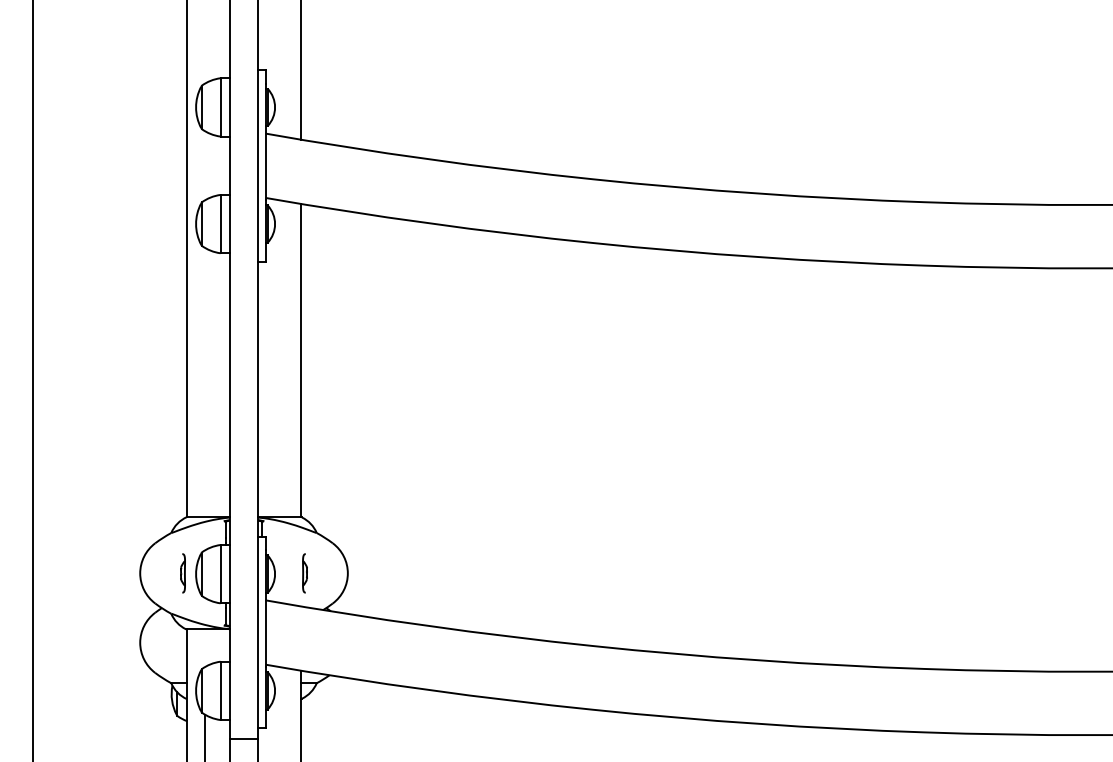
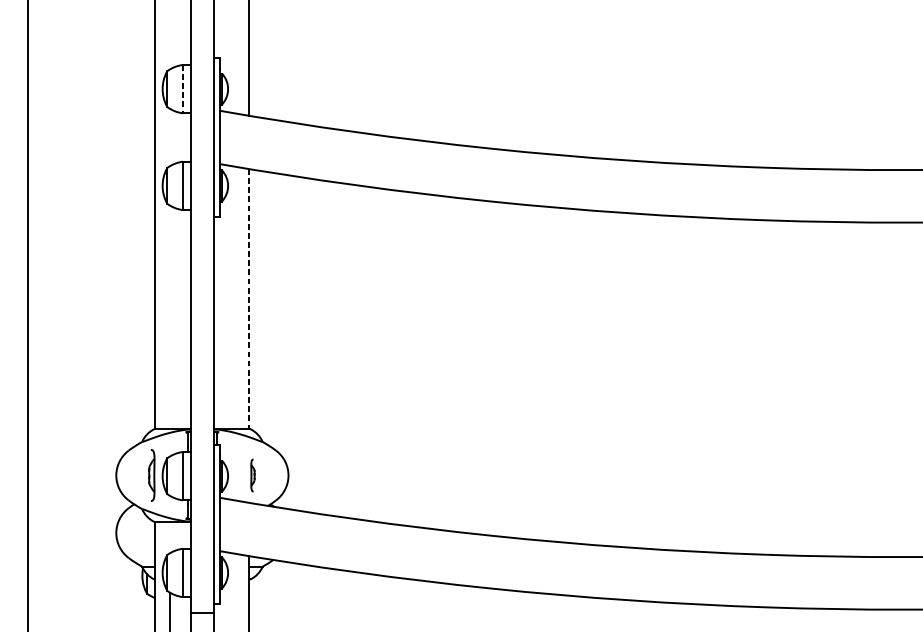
line: (220, 107) -> (182, 89), solid -> dashed
line: (300, 360) -> (249, 299), solid -> dashed
part: (182, 573) -> (151, 475), size x1.6

